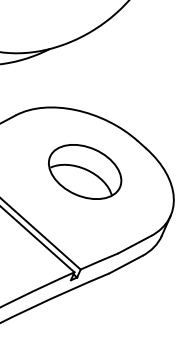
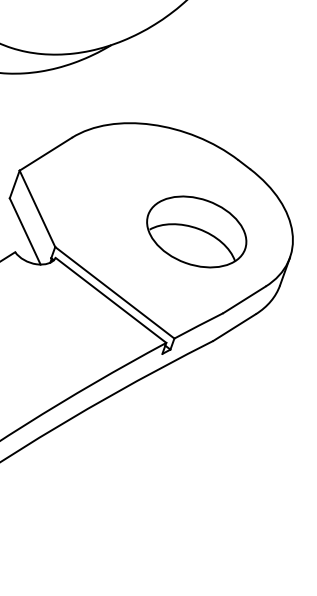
part: (84, 171) -> (196, 231), moved

